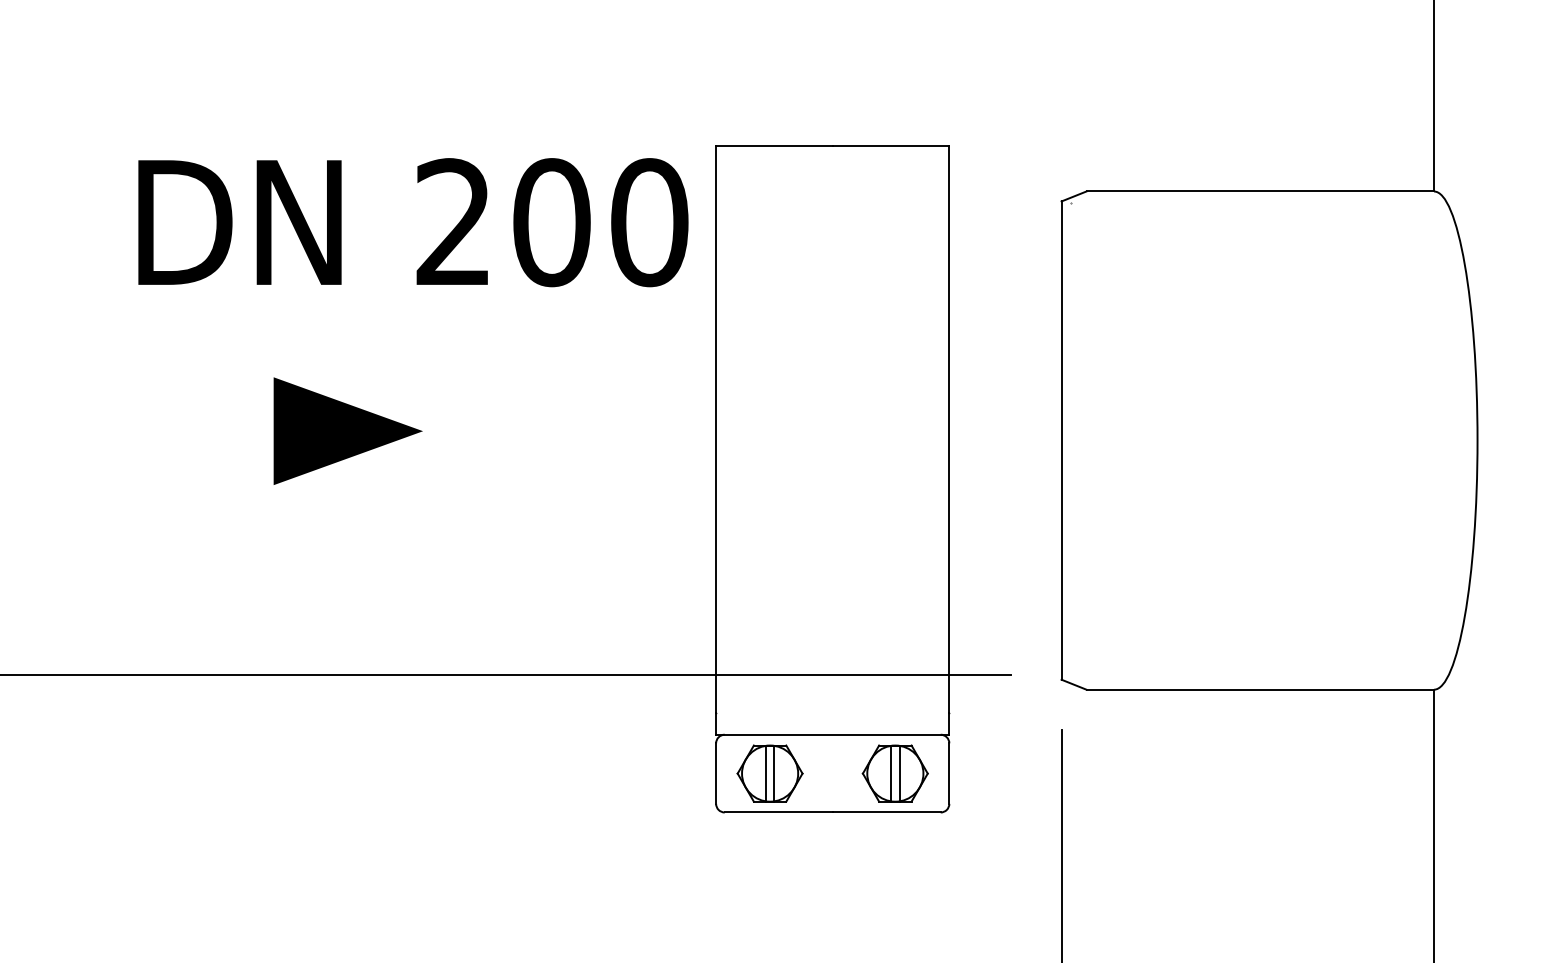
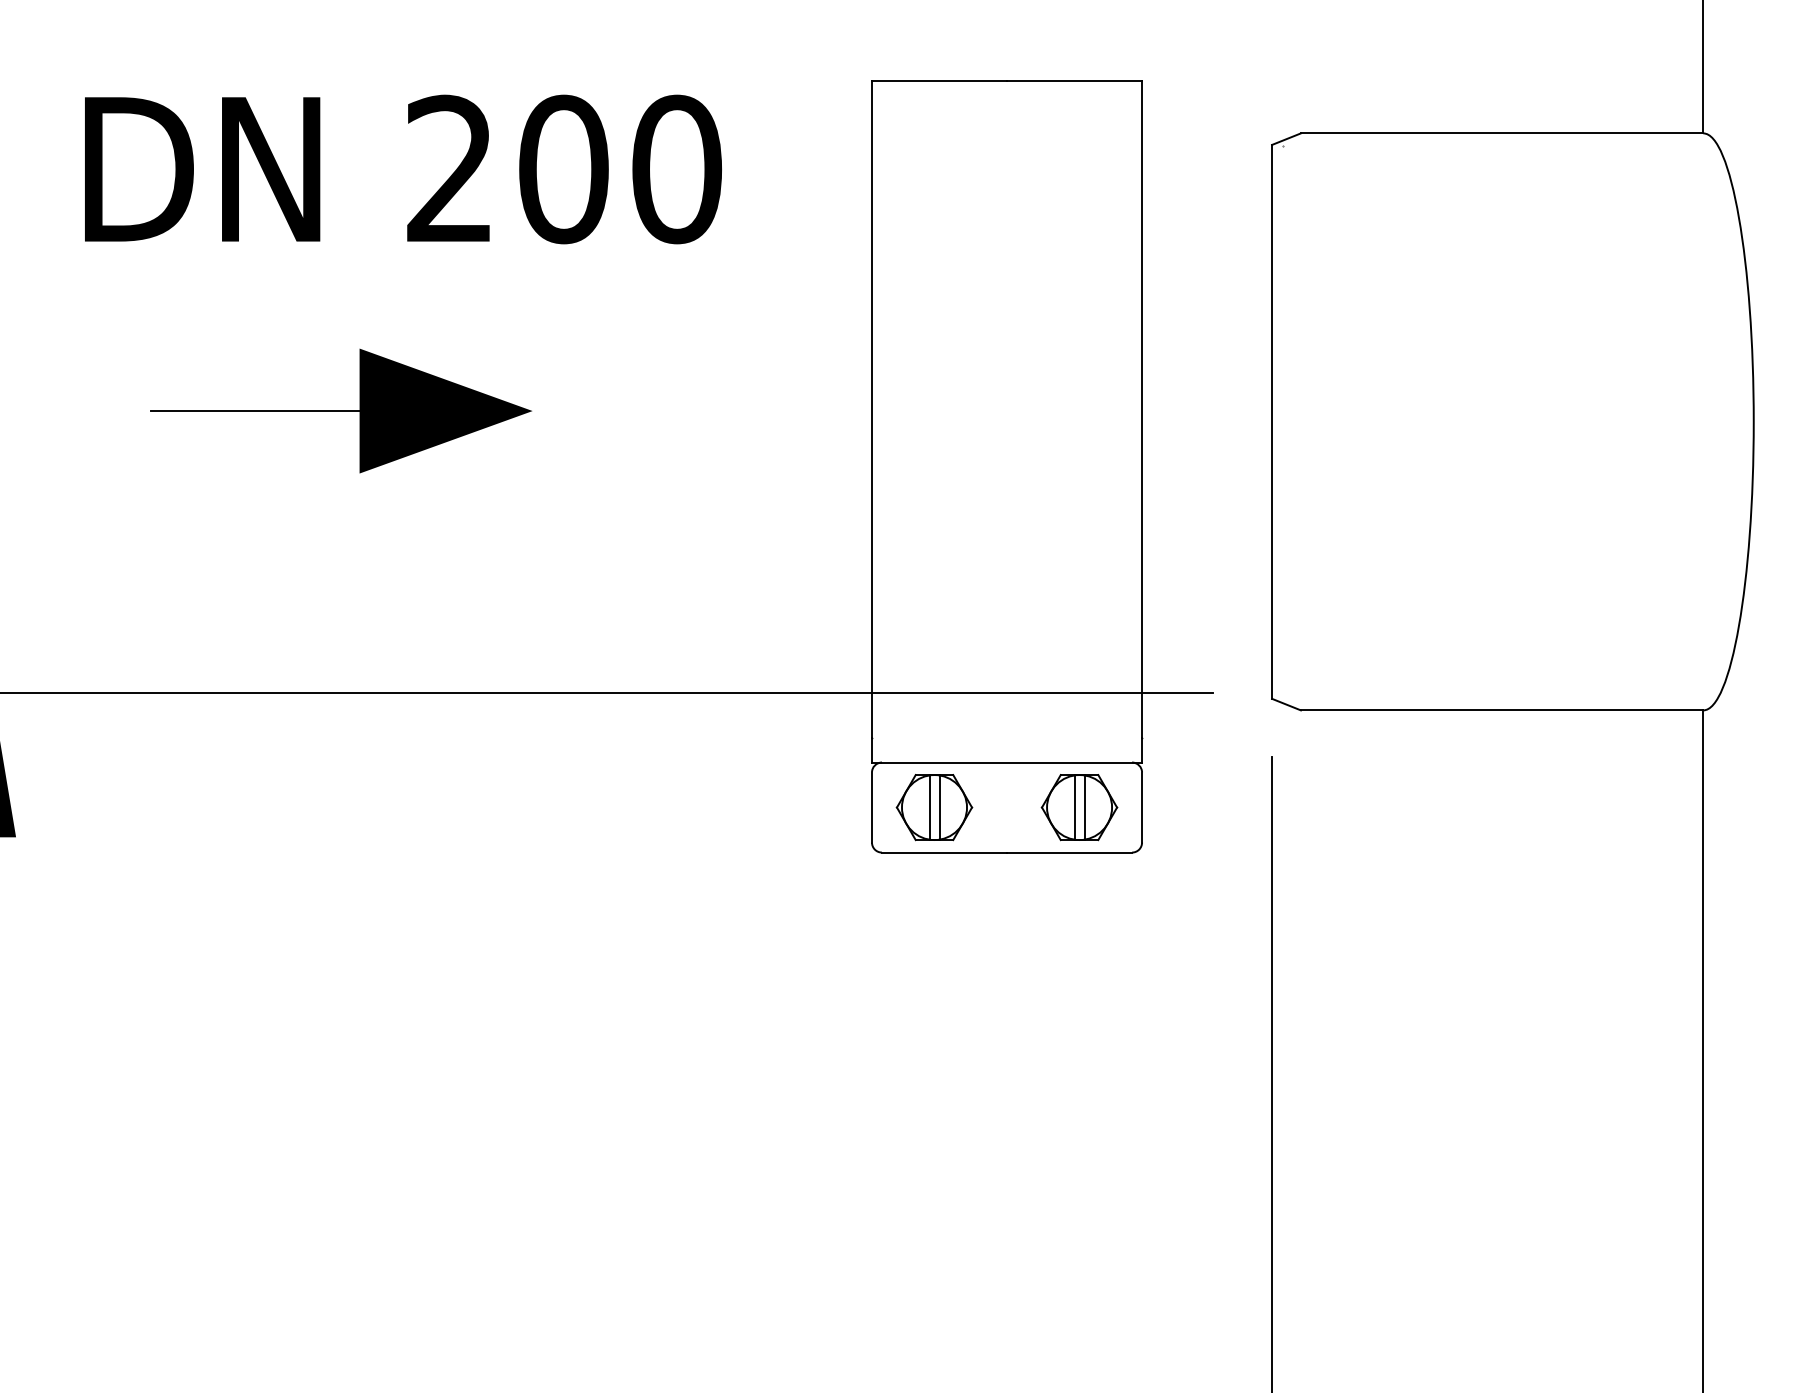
text: (413, 222) -> (403, 169), moved
line: (182, 431) -> (254, 411), added

